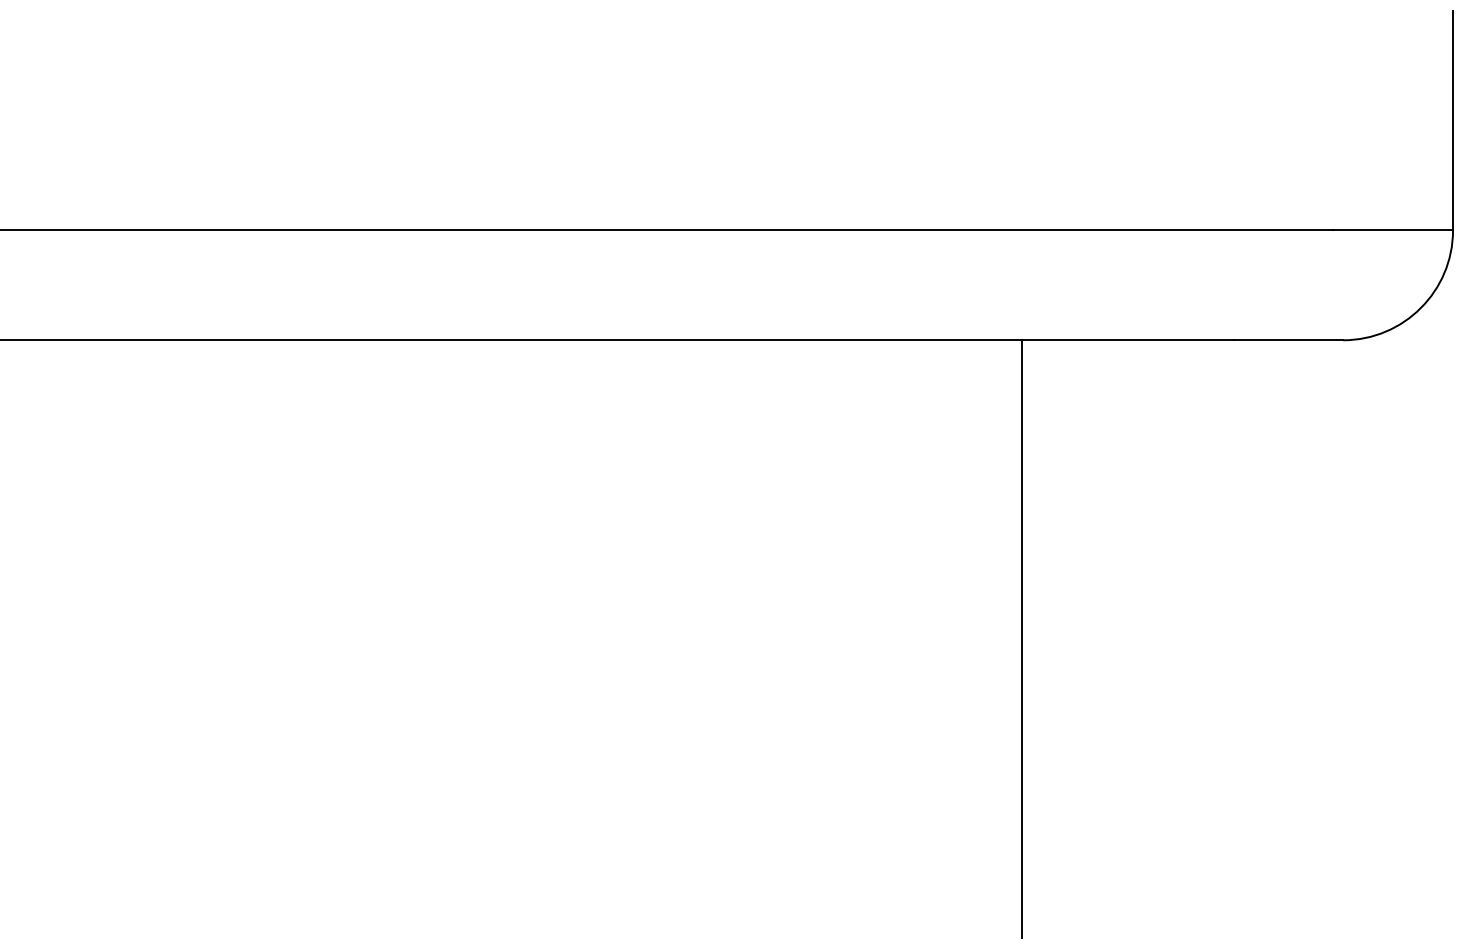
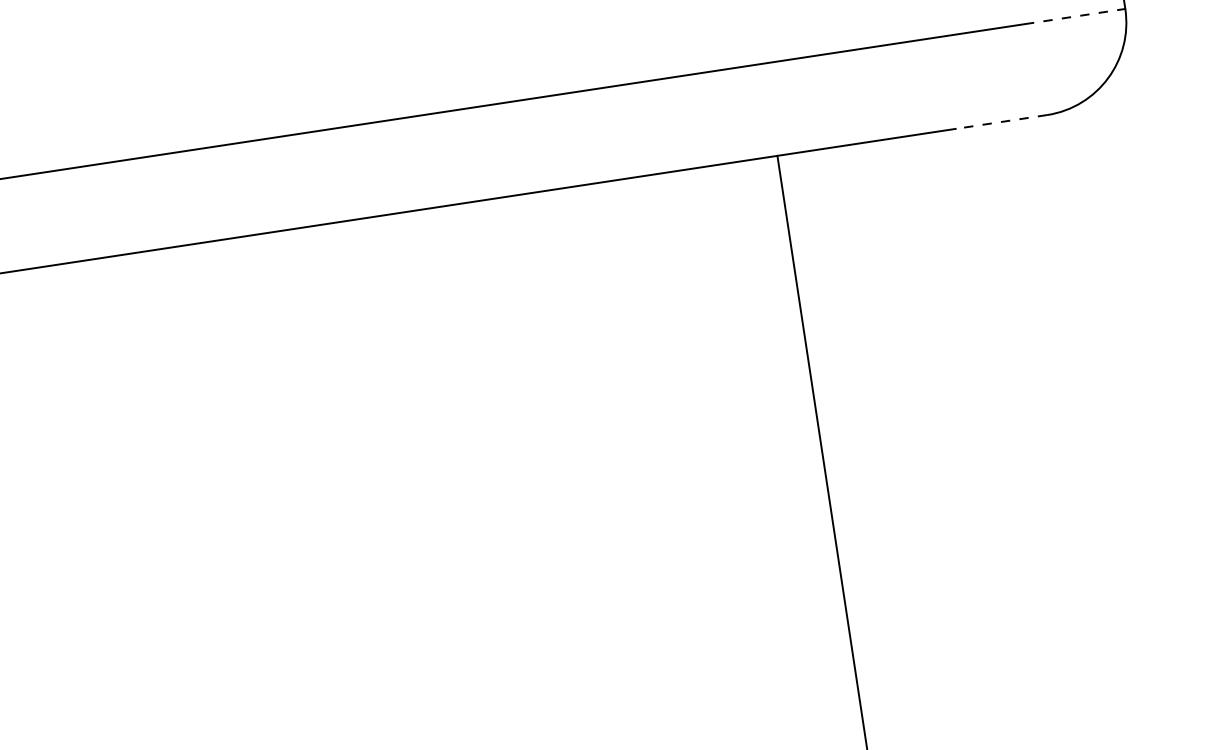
line: (1393, 230) -> (1075, 16), solid -> dashed
line: (1288, 340) -> (1001, 122), solid -> dashed

